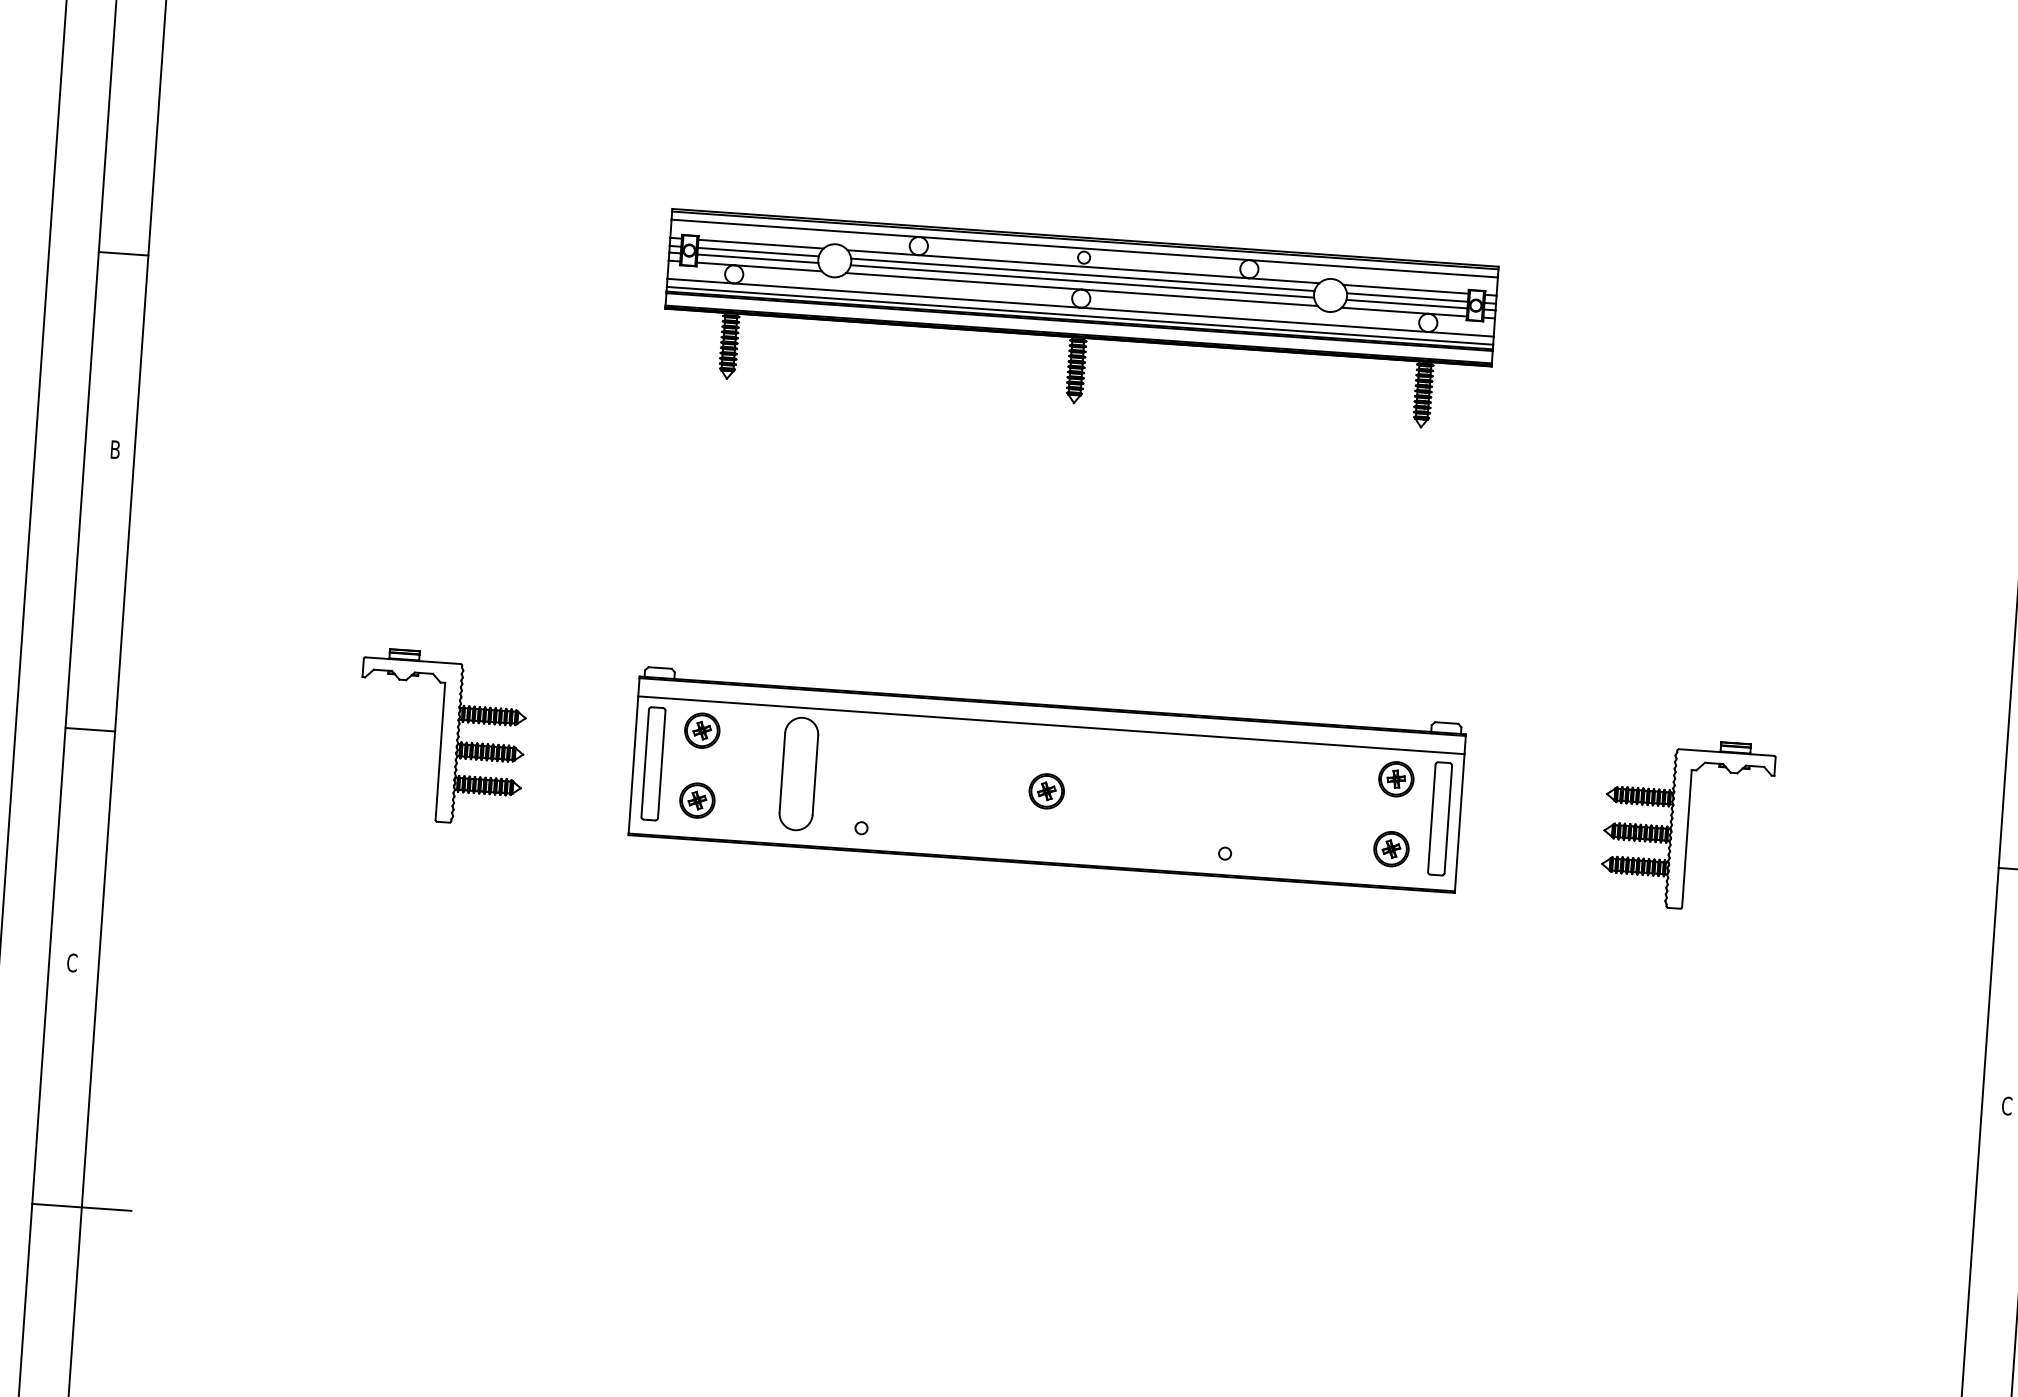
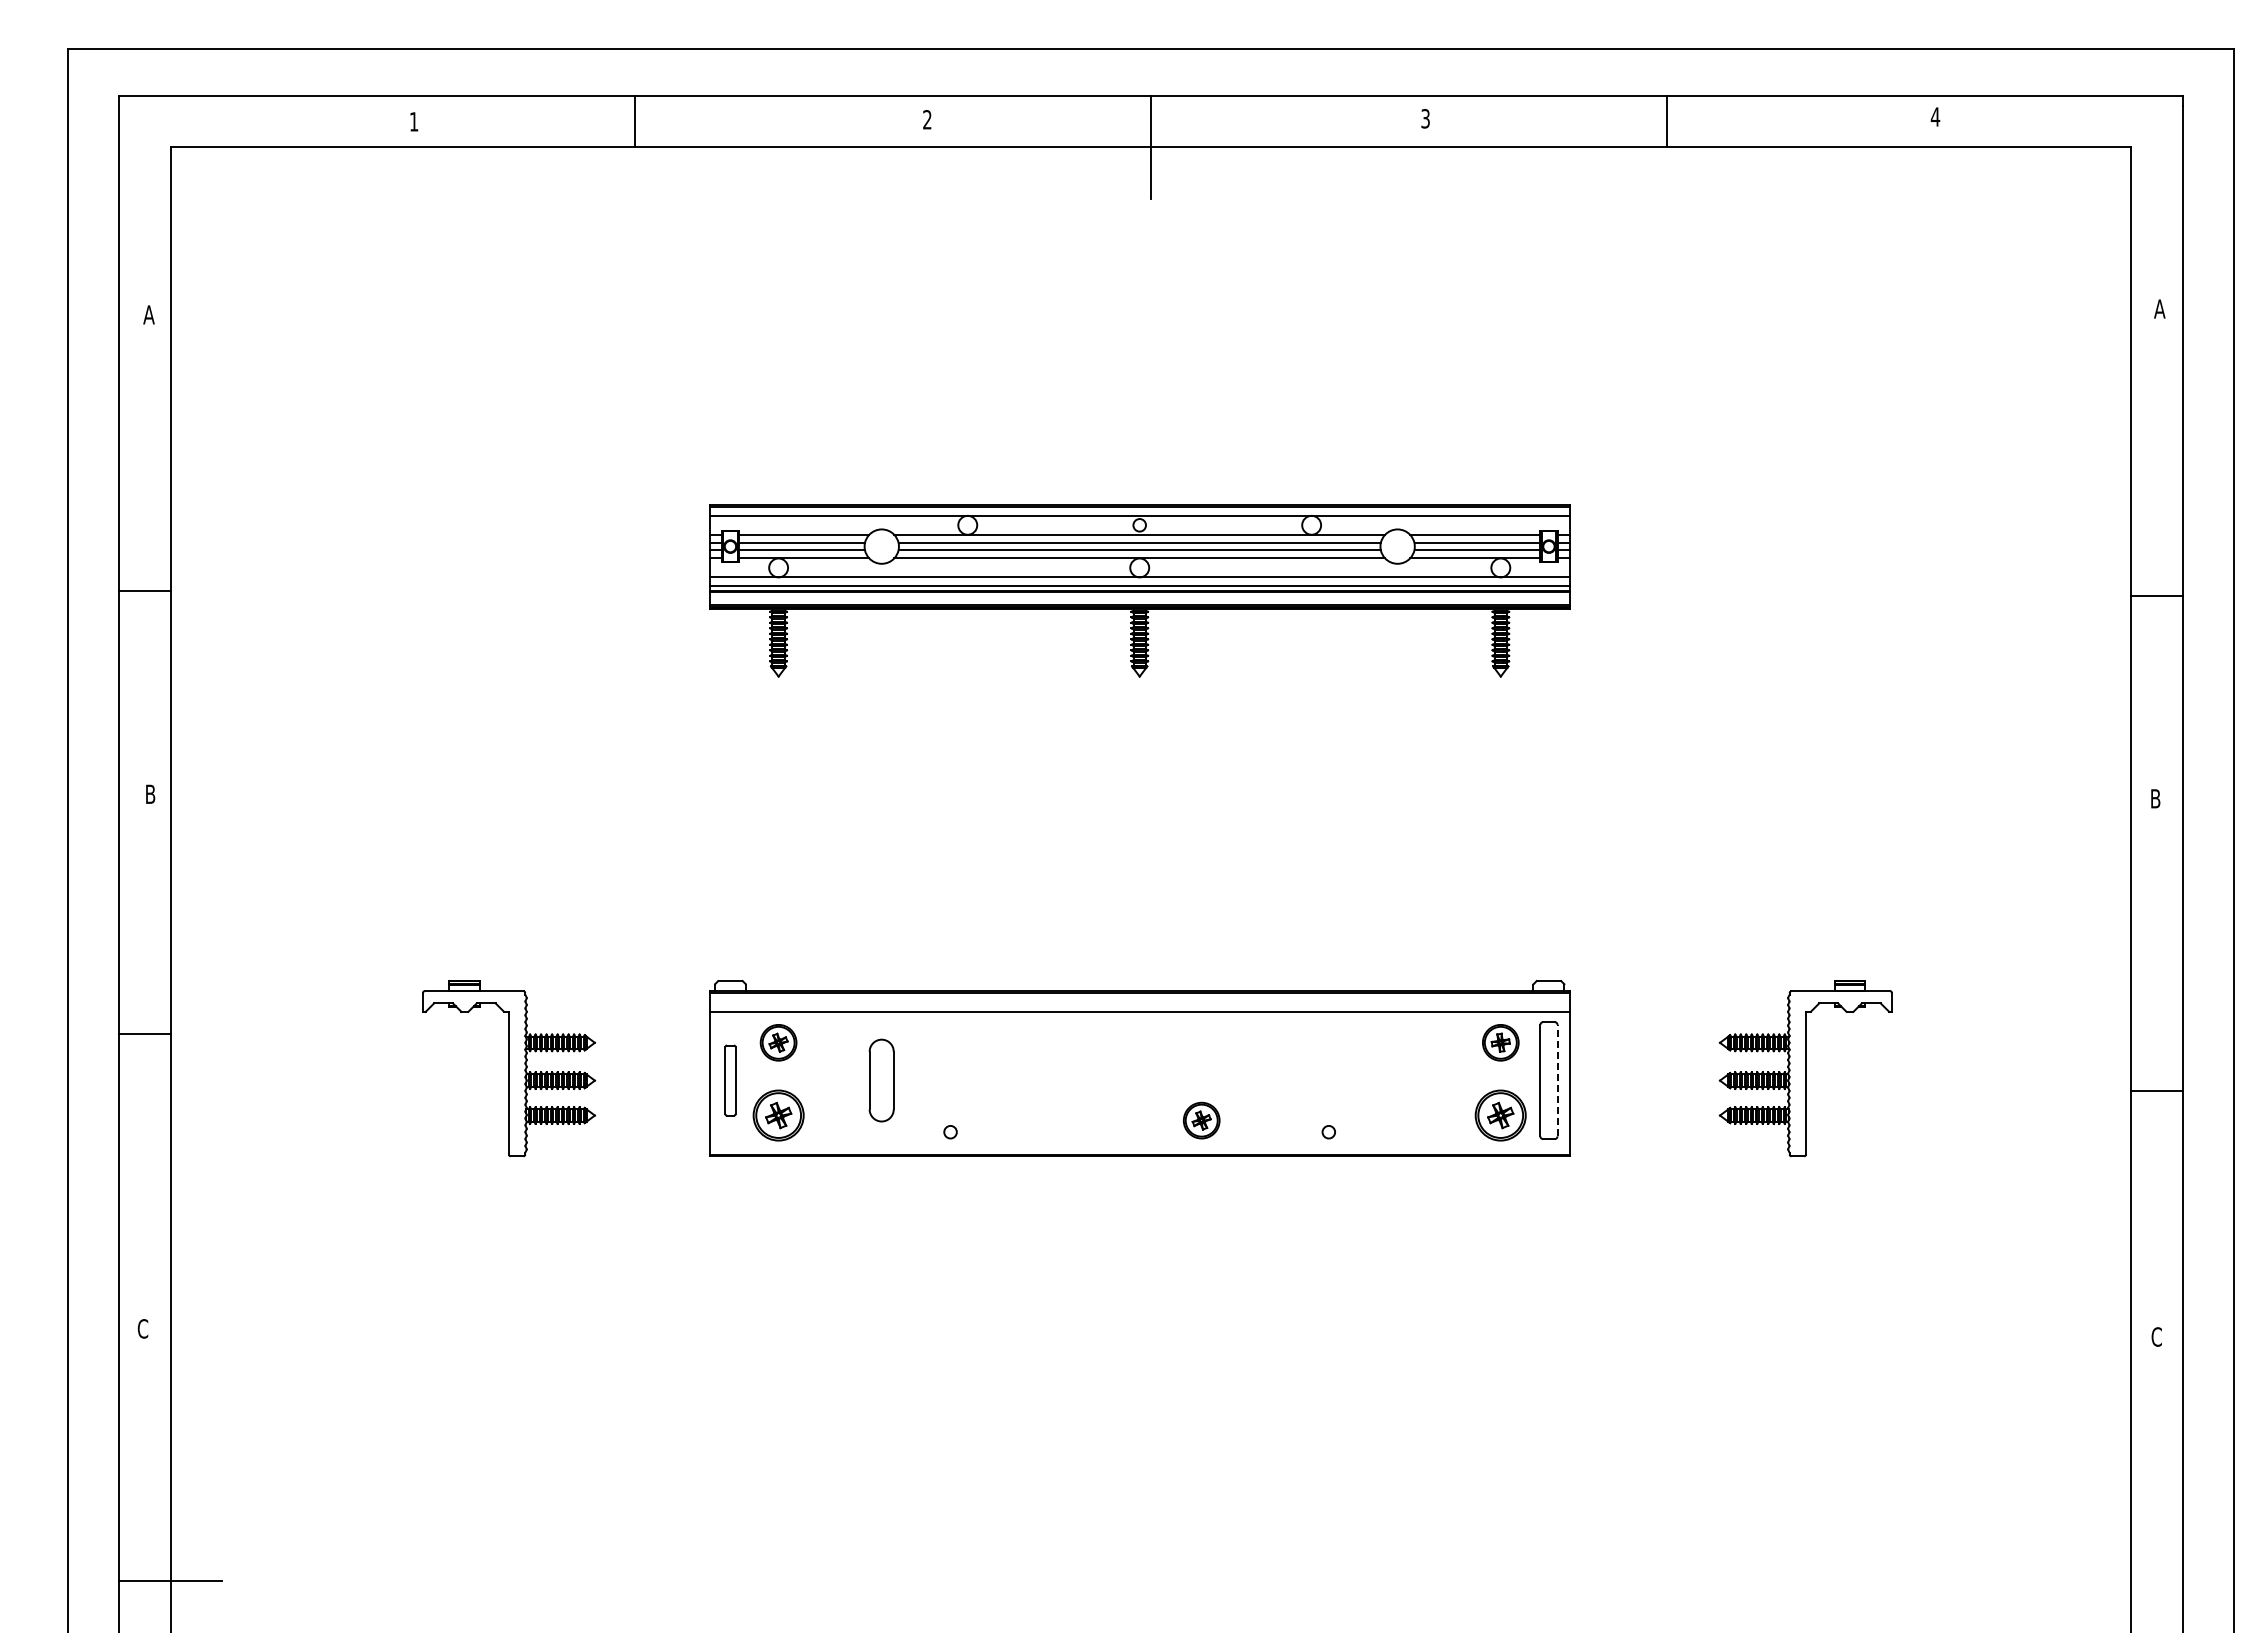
line: (89, 730) -> (144, 1034), moved
part: (653, 763) -> (730, 1080), size x0.6
part: (798, 773) -> (881, 1080), size x0.7
part: (1046, 791) -> (1201, 1120), moved
part: (697, 800) -> (778, 1115), size x1.4
line: (1448, 819) -> (1557, 1080), solid -> dashed
part: (1391, 849) -> (1500, 1115), size x1.4

